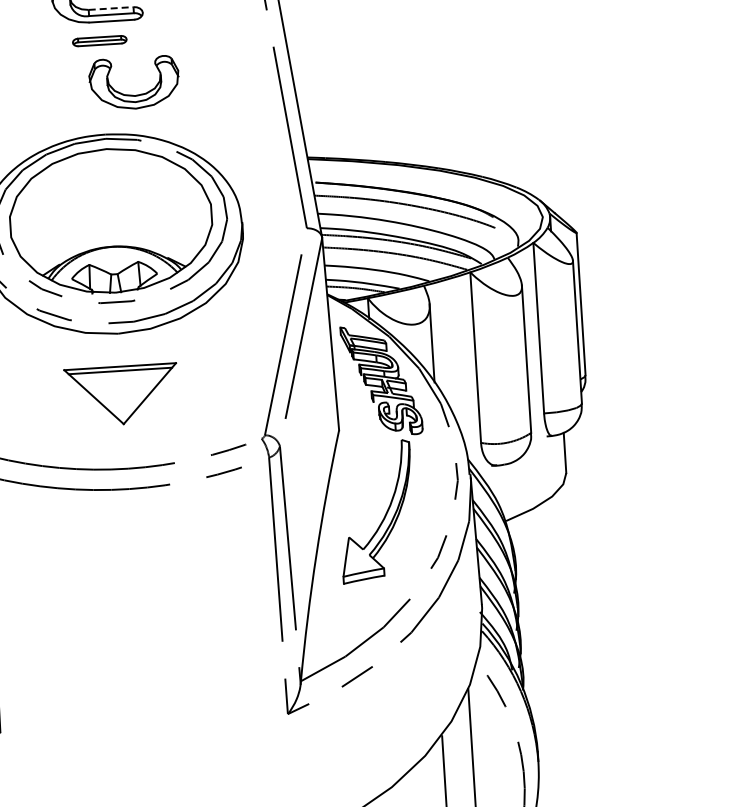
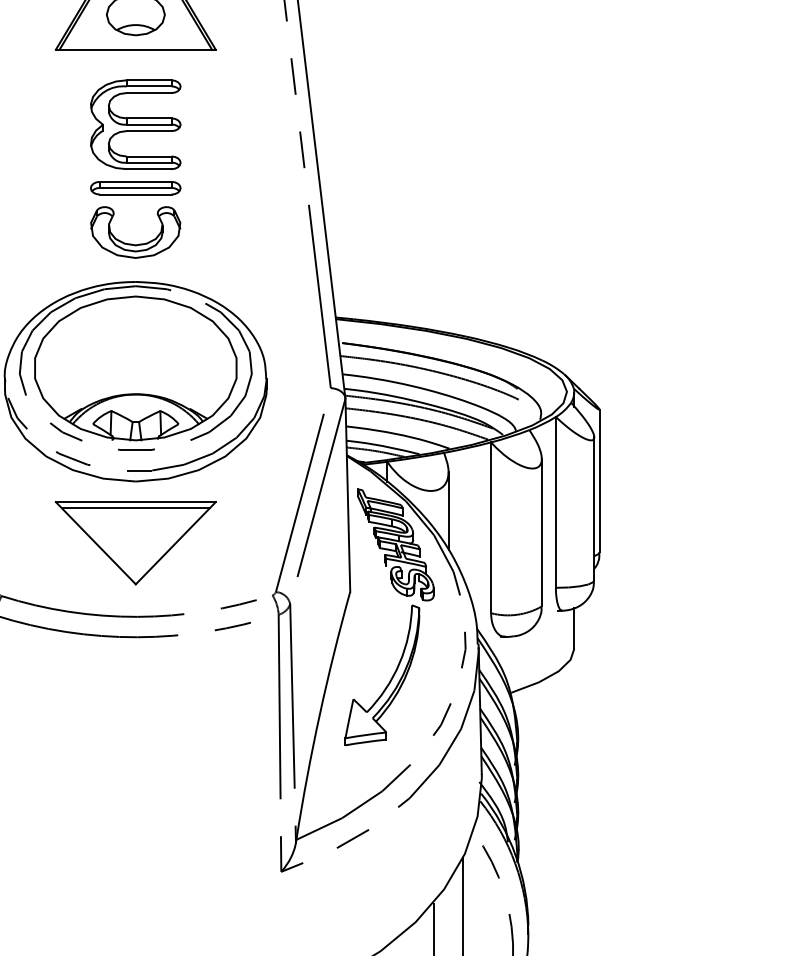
line: (111, 8) -> (149, 156), dashed -> solid
part: (99, 41) -> (135, 188), size x1.67
part: (130, 94) -> (131, 243), moved
part: (121, 395) -> (135, 543), size x1.43

